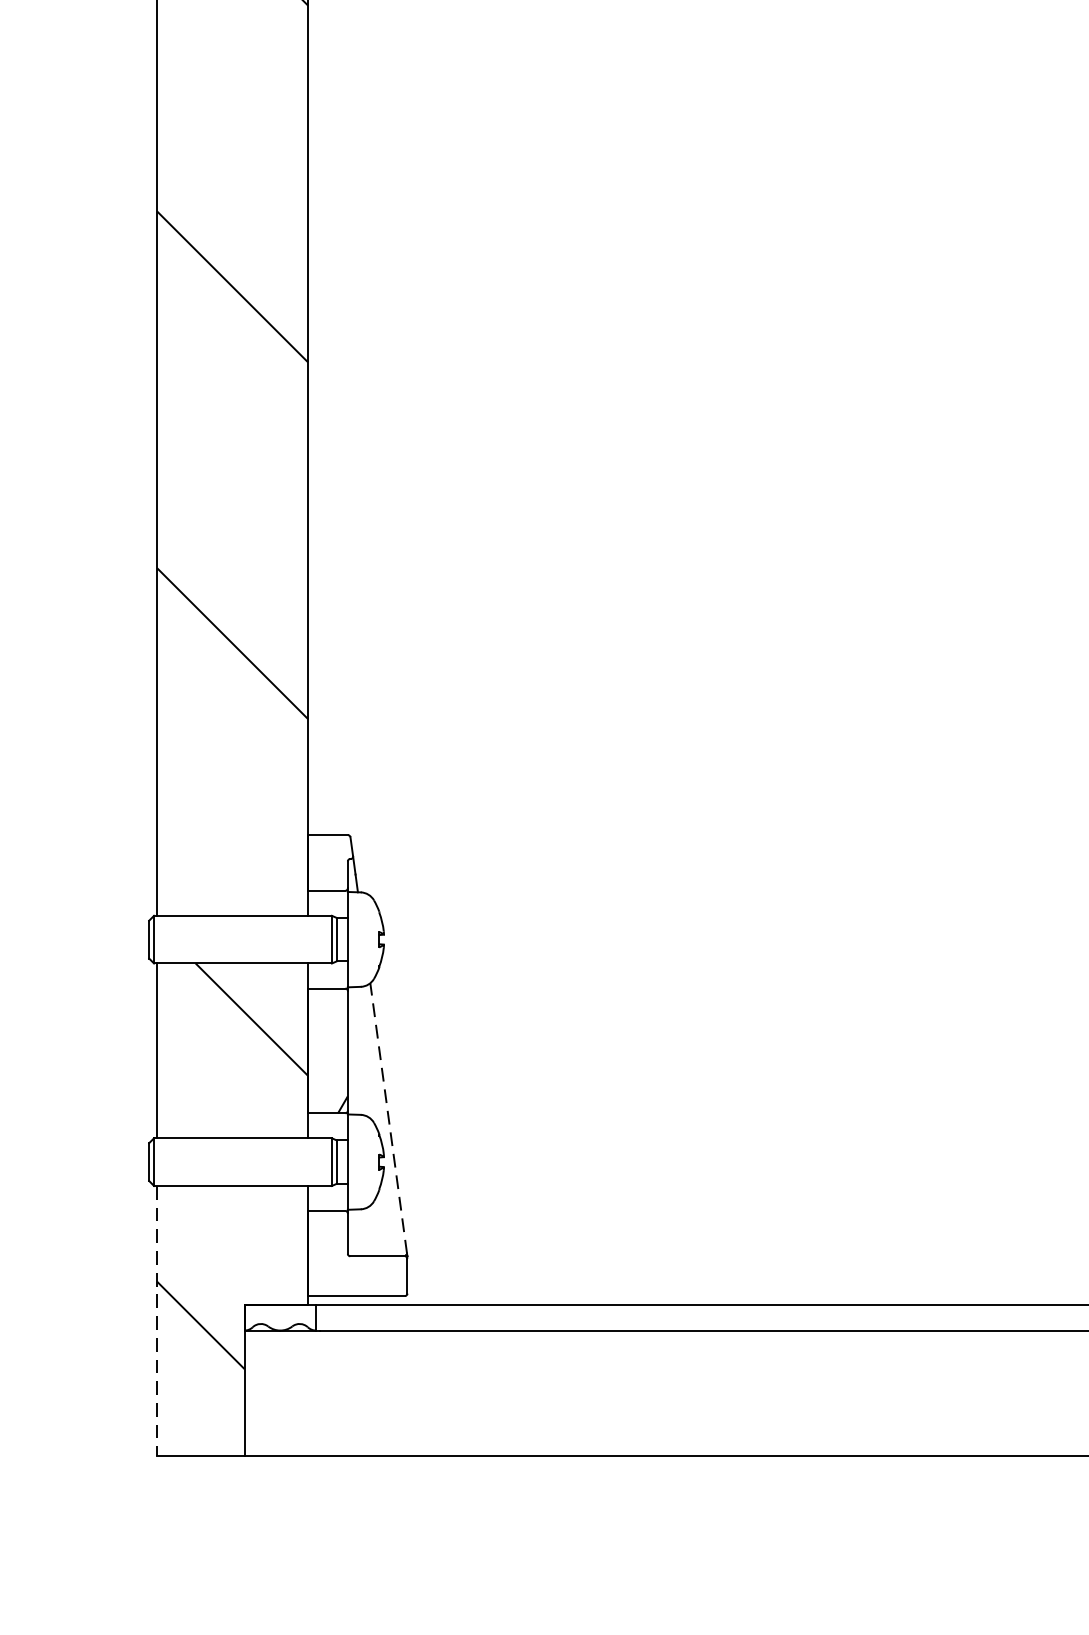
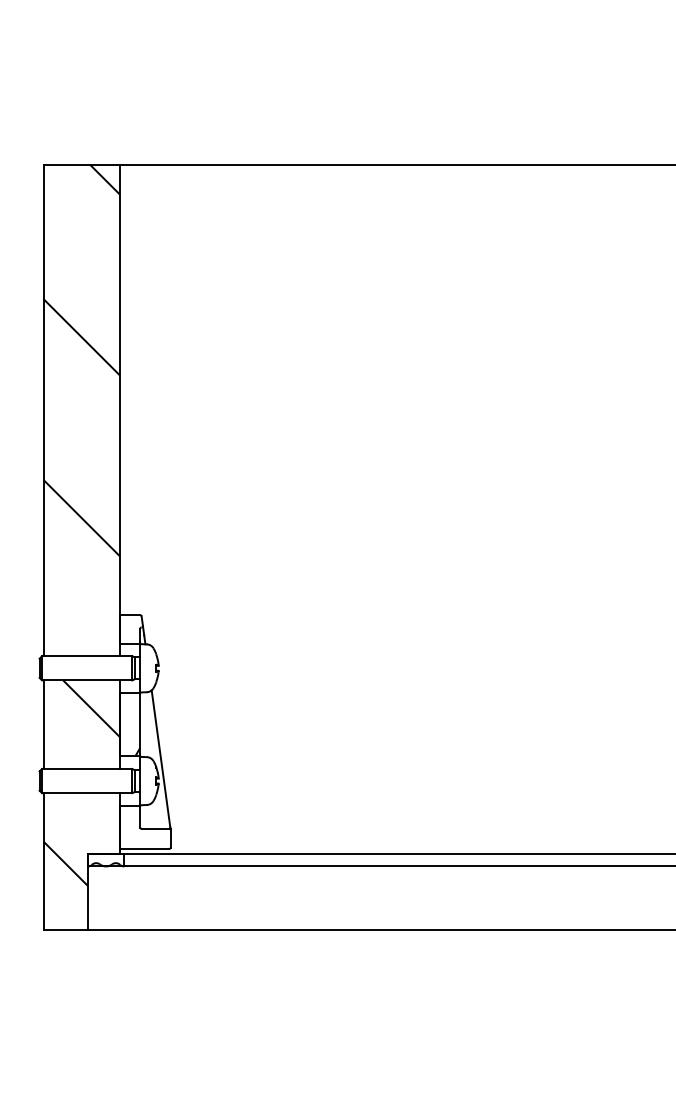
line: (387, 1117) -> (160, 758), dashed -> solid
line: (156, 1322) -> (43, 862), dashed -> solid

